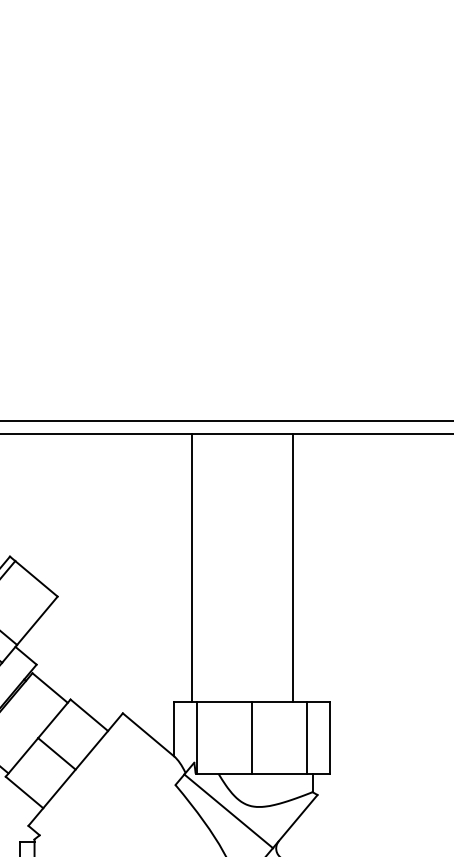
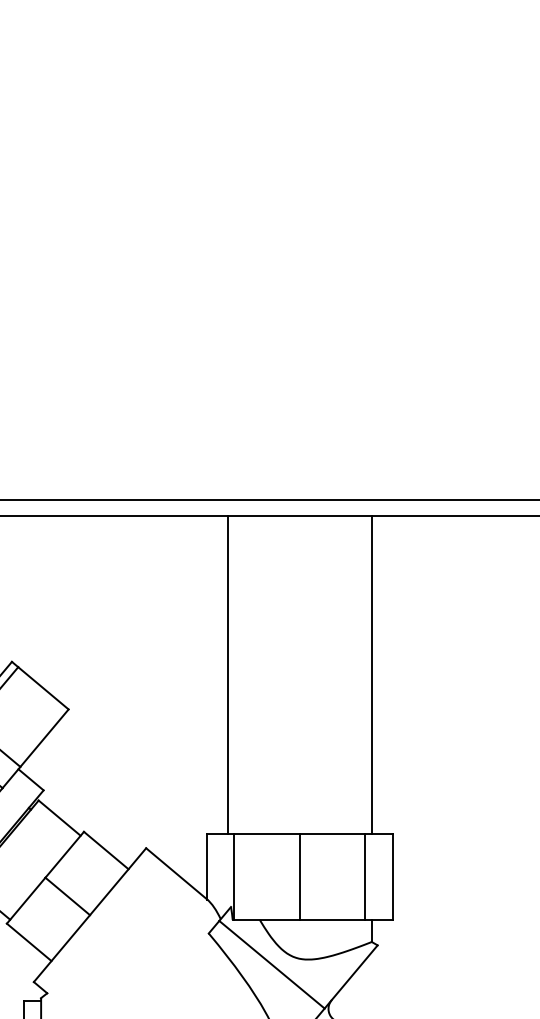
line: (292, 567) -> (371, 674), moved

